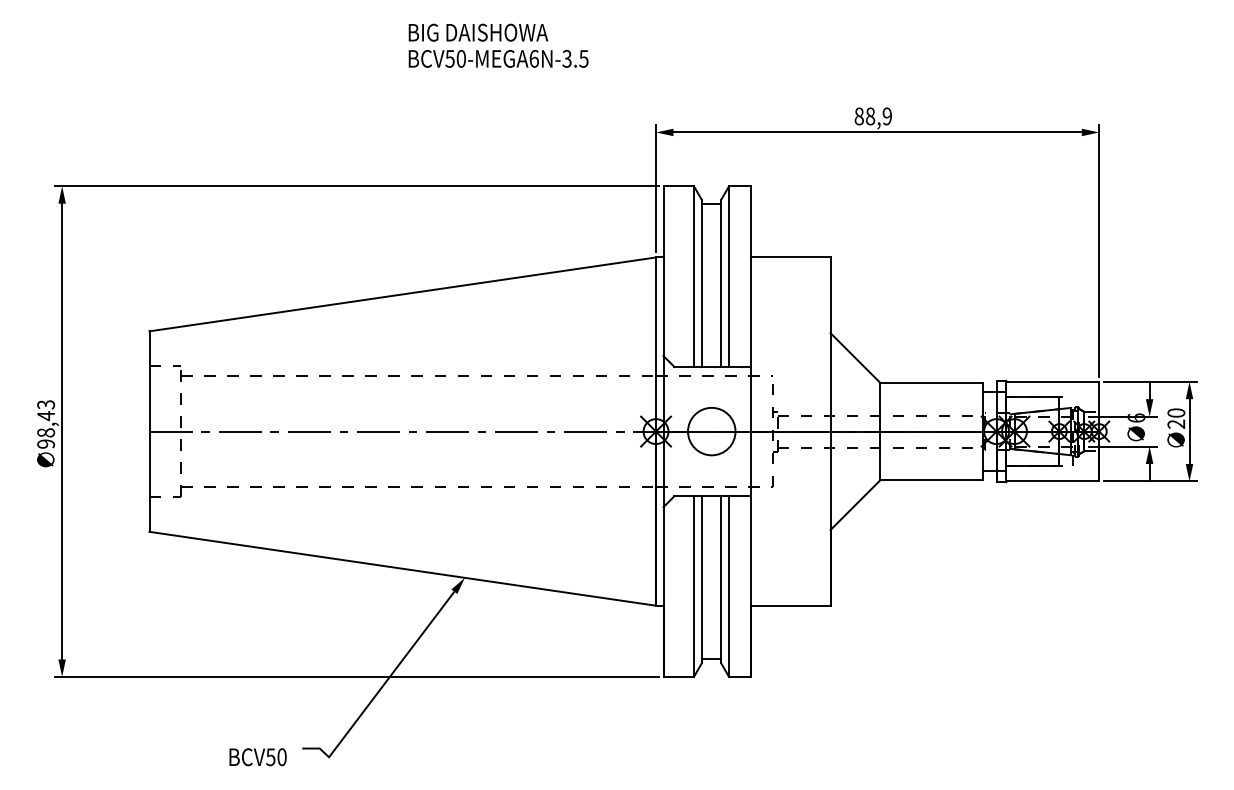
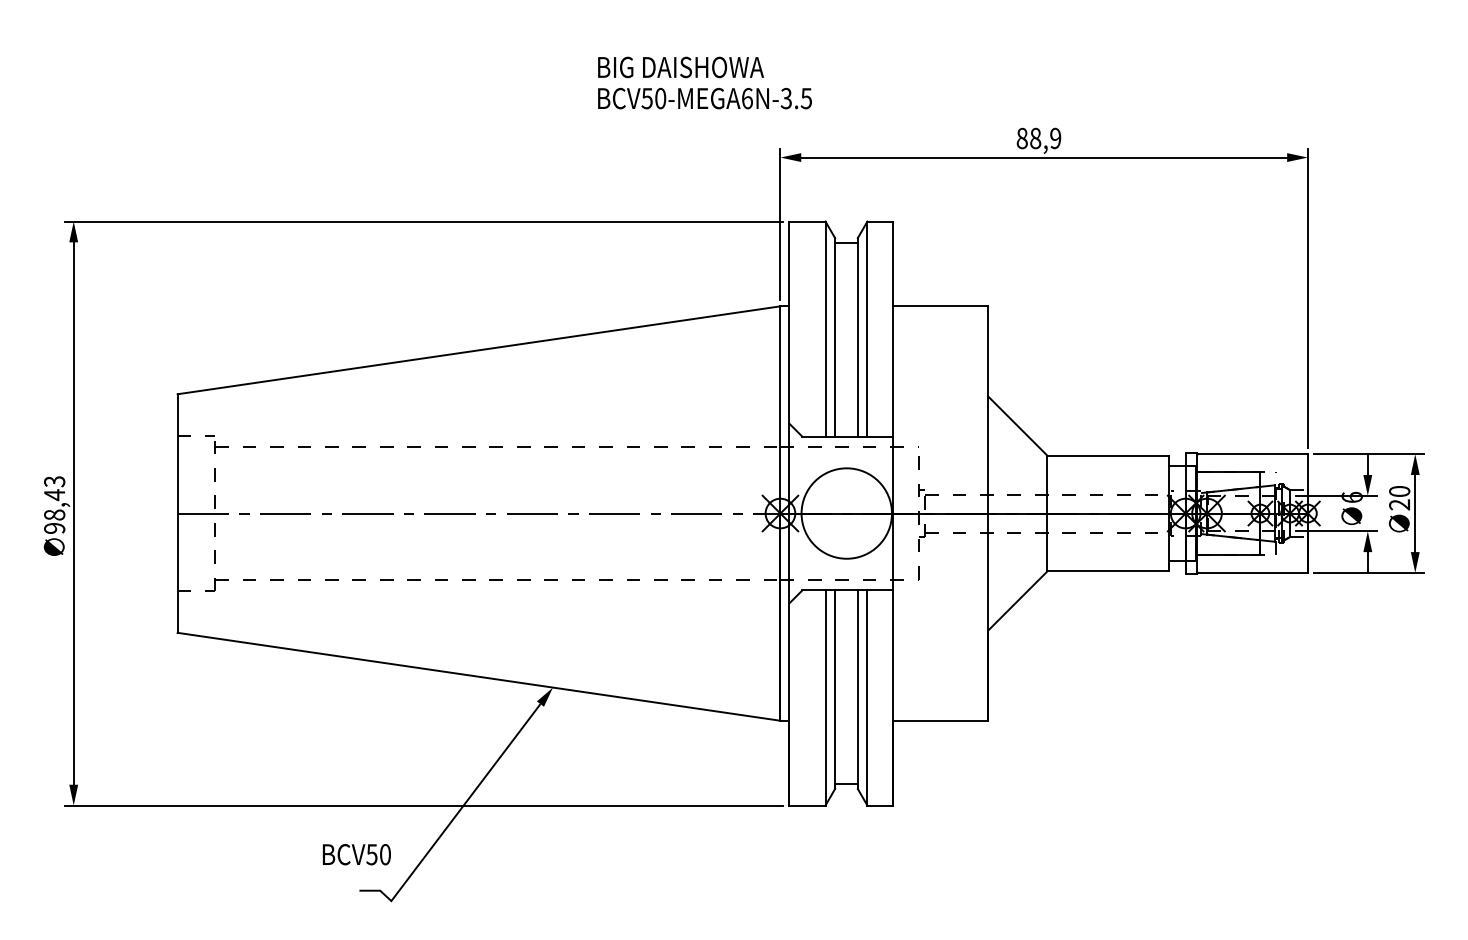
text: (498, 45) -> (704, 82), moved
circle: (711, 431) -> (846, 513), size x1.6
text: (257, 757) -> (356, 854), moved

